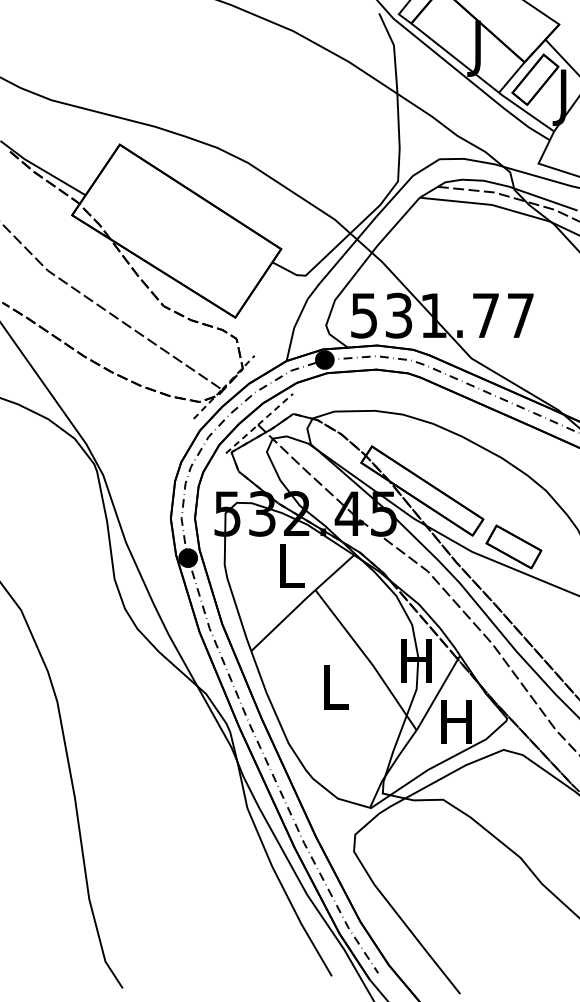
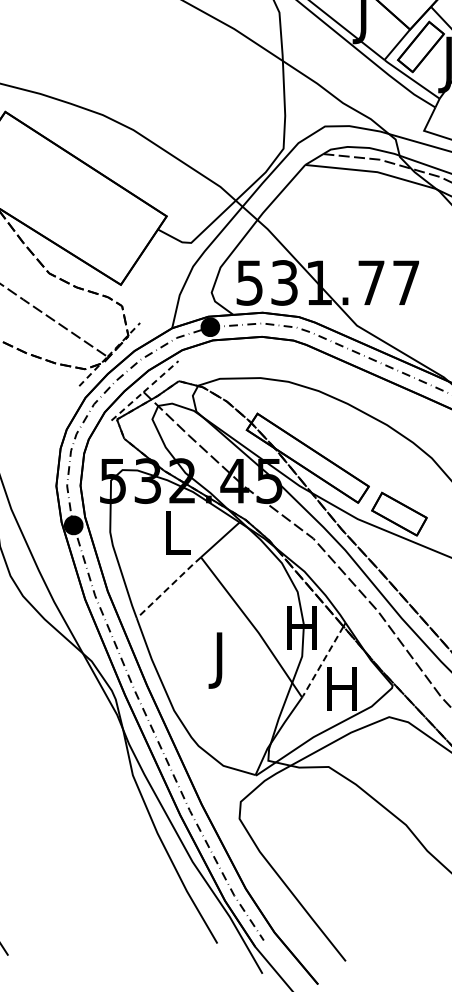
line: (283, 620) -> (169, 587), solid -> dashed
text: (335, 693) -> (221, 660), L -> J
line: (436, 695) -> (322, 662), solid -> dashed

